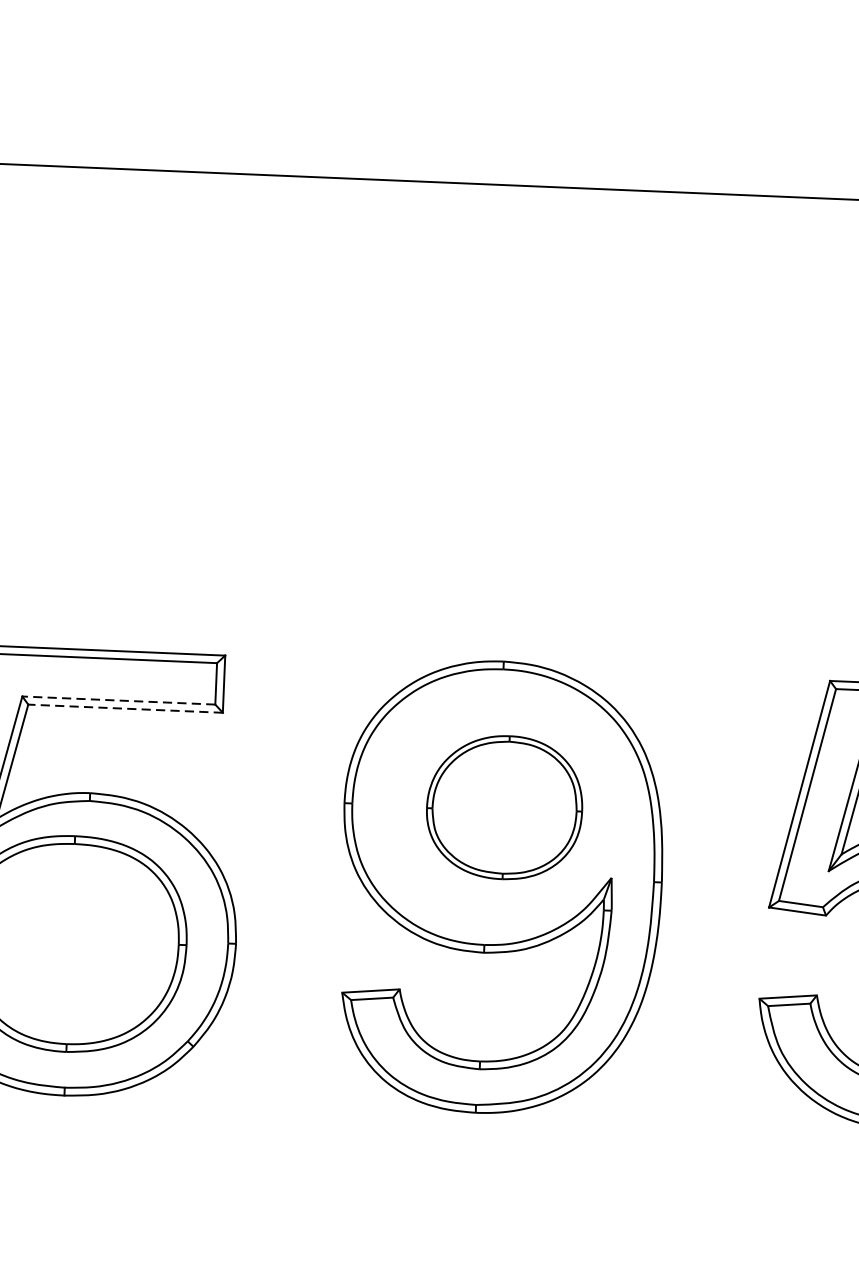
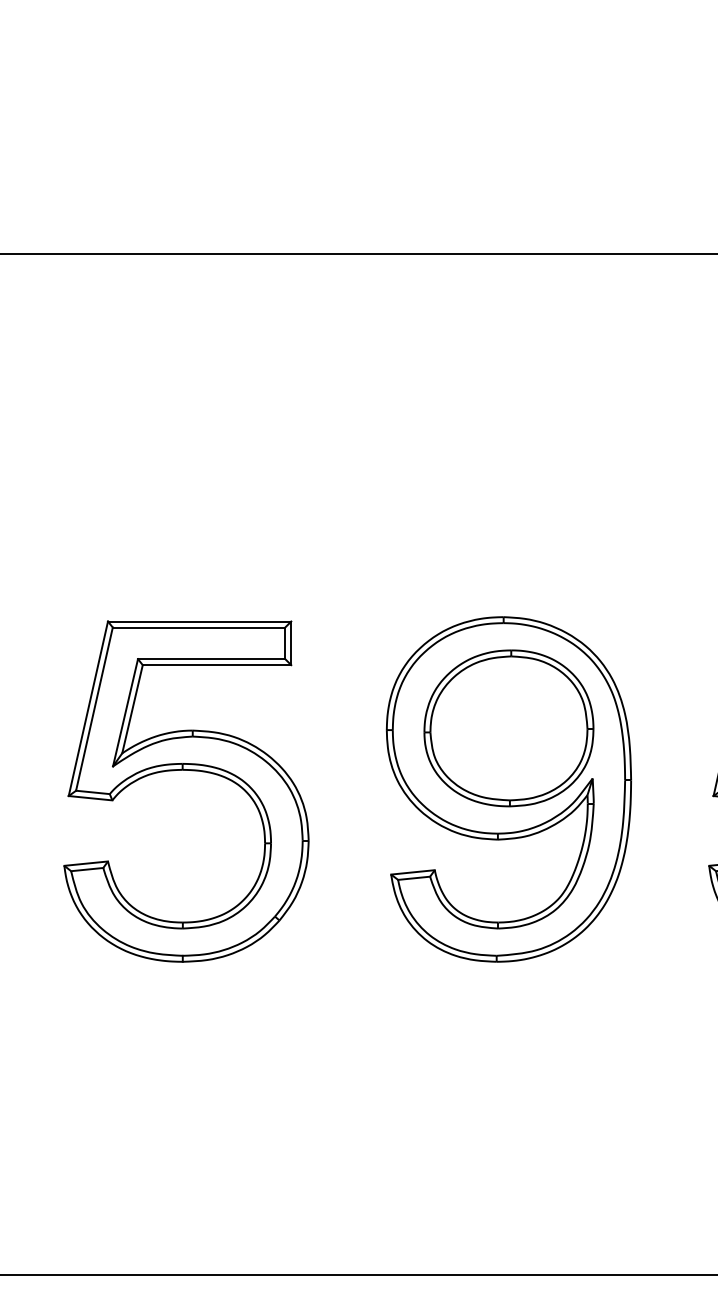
line: (118, 701) -> (211, 659), dashed -> solid
line: (124, 709) -> (216, 665), dashed -> solid
part: (504, 807) -> (508, 728), size x1.43

